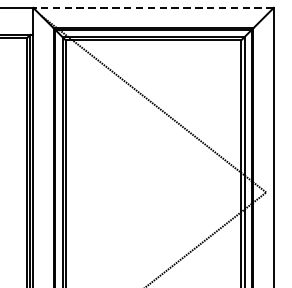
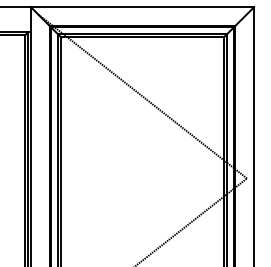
line: (153, 8) -> (142, 7), dashed -> solid

